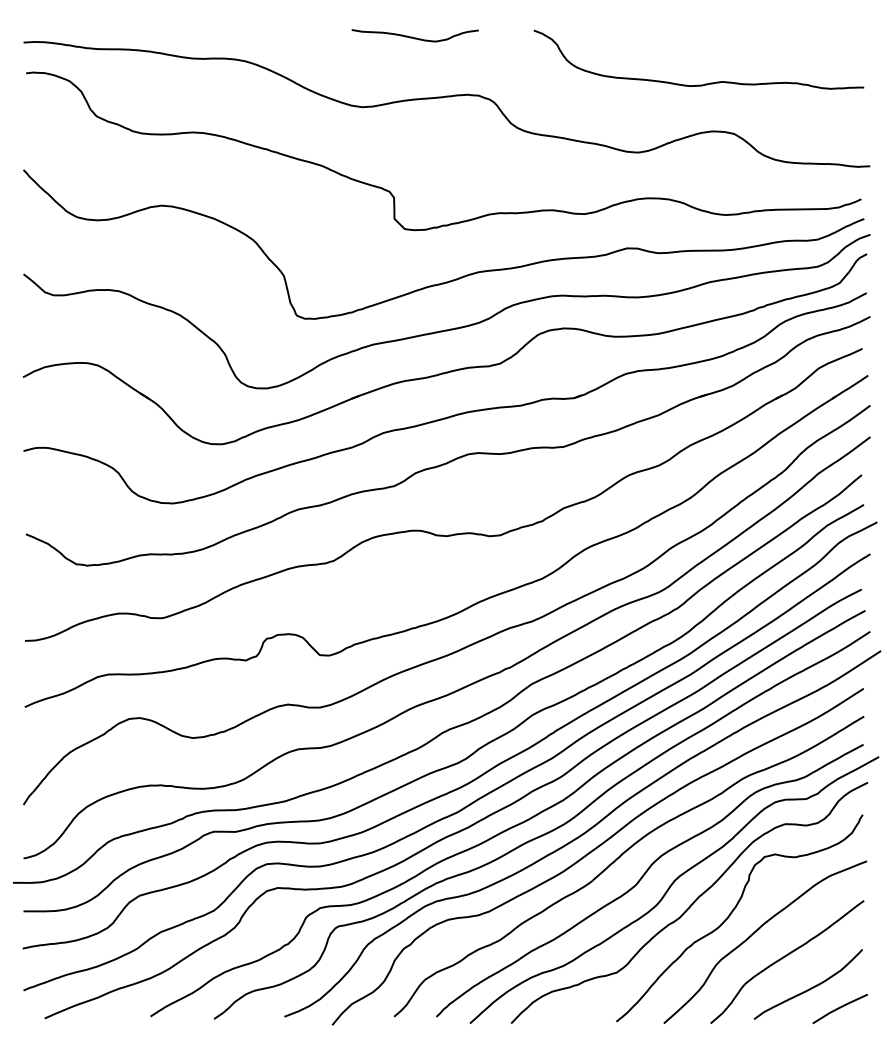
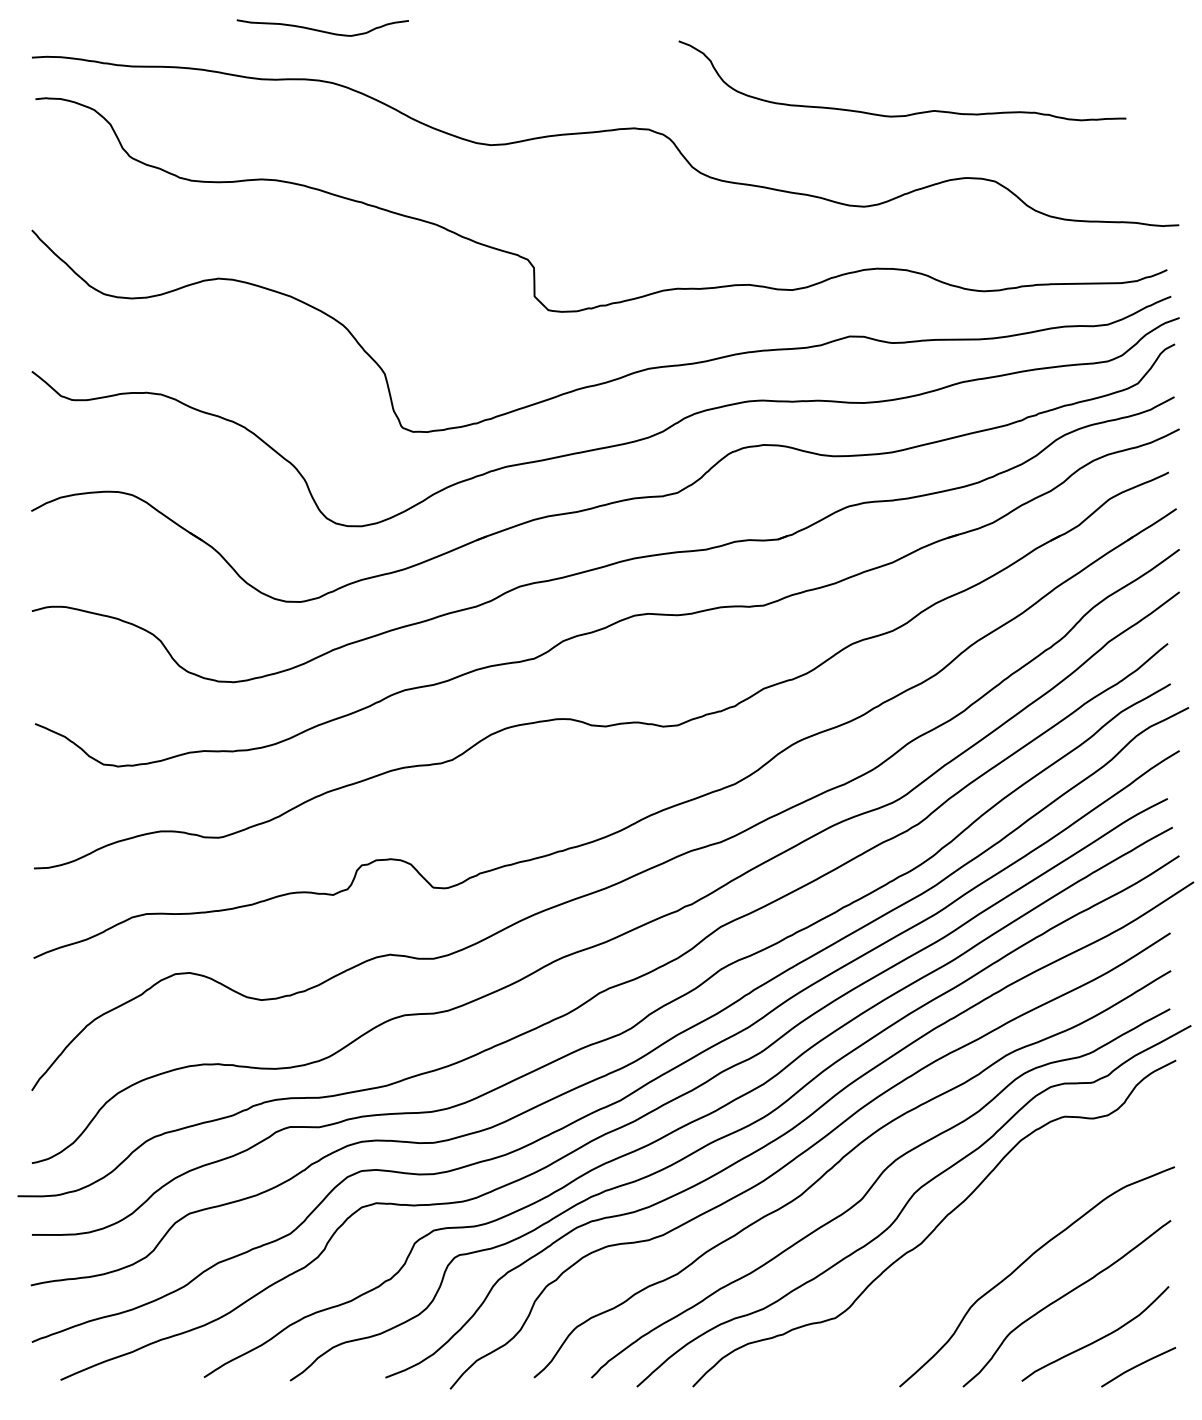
curve: (414, 37) -> (321, 30), moved
curve: (705, 83) -> (911, 113), moved
curve: (732, 913) -> (992, 1237), removed

